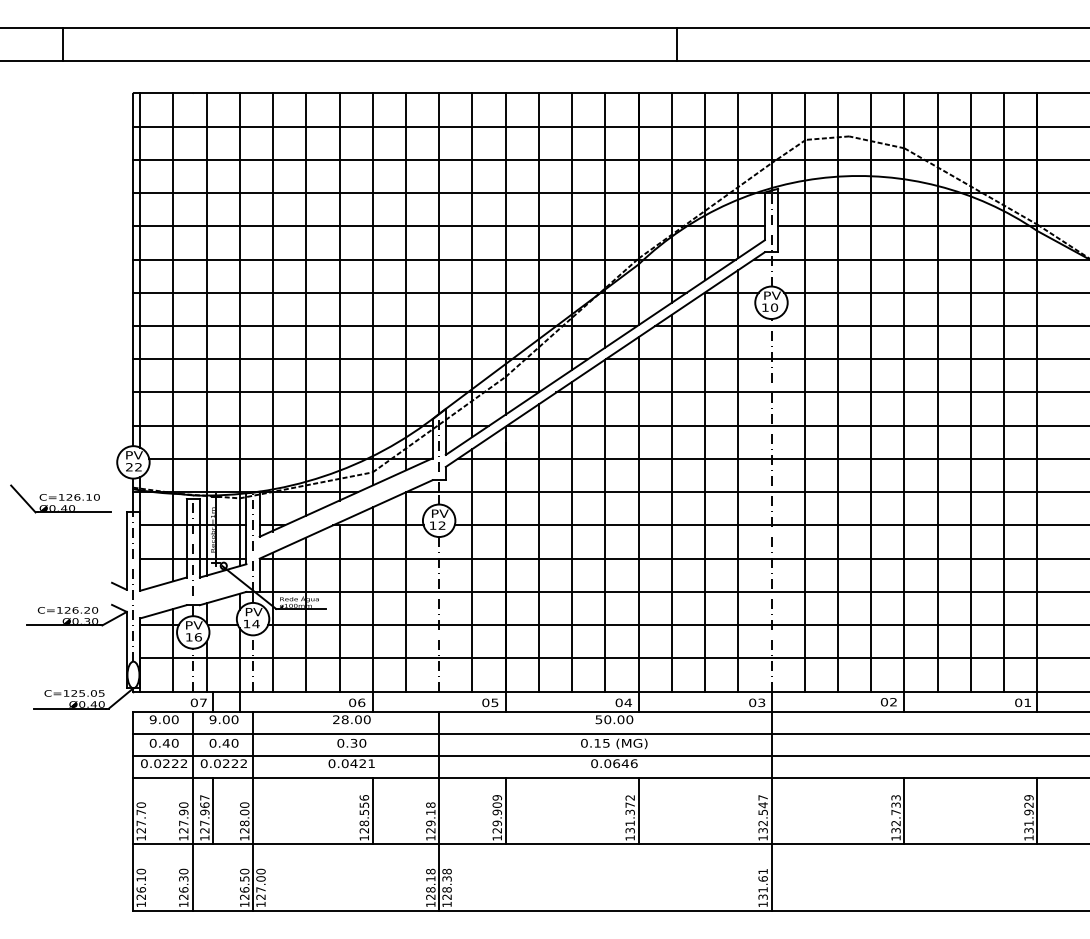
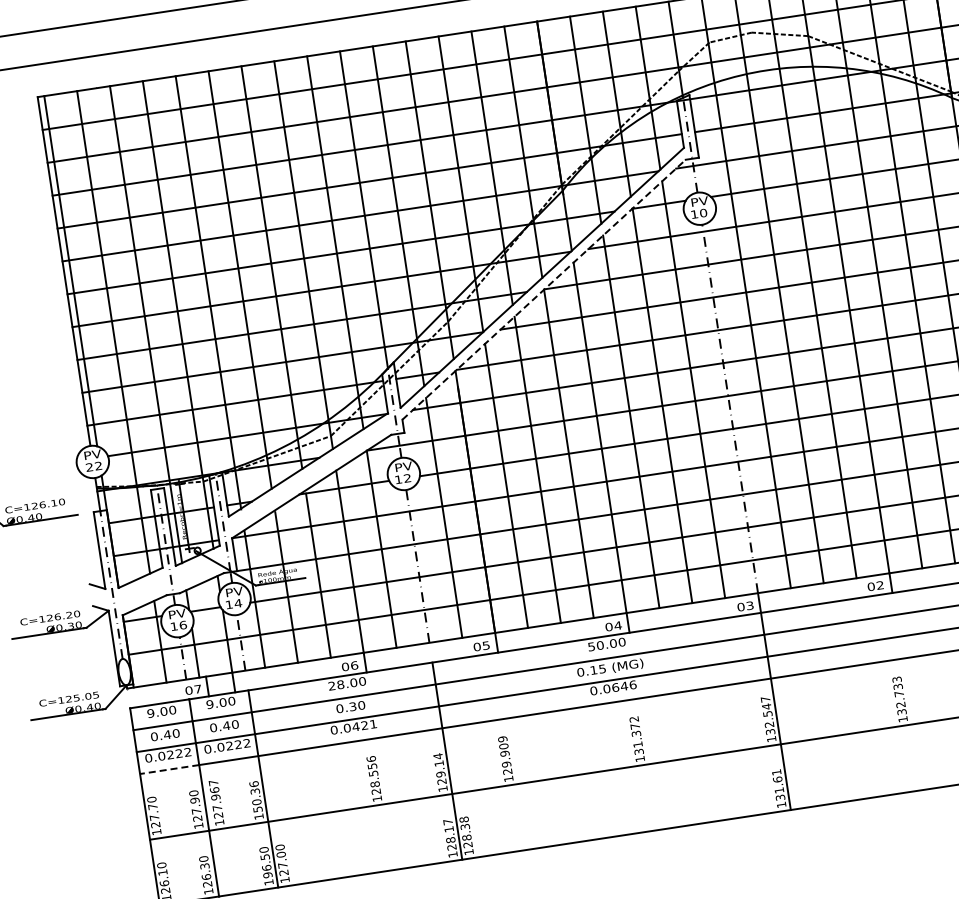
line: (605, 359) -> (544, 289), solid -> dashed
line: (163, 777) -> (169, 769), solid -> dashed
text: (430, 805) -> (437, 756), 129.18 -> 129.14
line: (213, 810) -> (224, 794), removed
line: (372, 810) -> (381, 770), removed
line: (505, 810) -> (512, 750), removed
line: (638, 810) -> (644, 730), removed
line: (904, 810) -> (907, 690), removed
text: (244, 817) -> (255, 796), 128.00 -> 150.36
text: (430, 871) -> (447, 822), 128.18 -> 128.17
text: (244, 896) -> (267, 874), 126.50 -> 196.50

